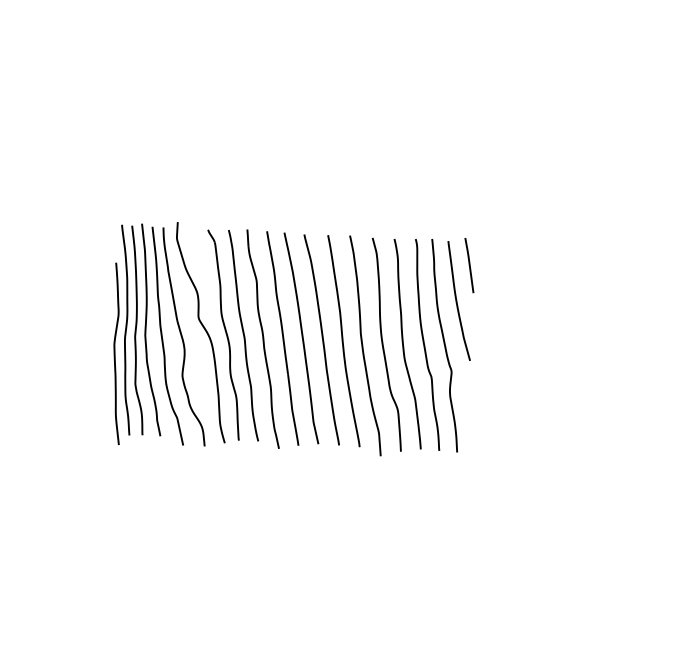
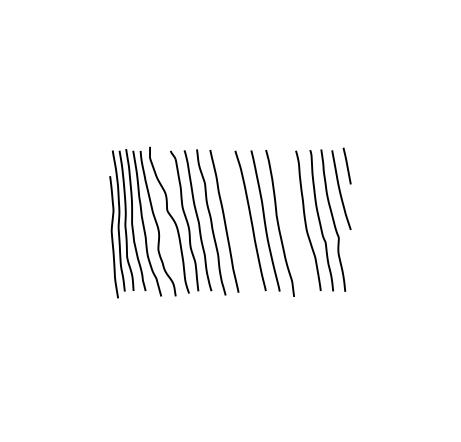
curve: (300, 336) -> (236, 219), removed
curve: (383, 343) -> (292, 221), removed

